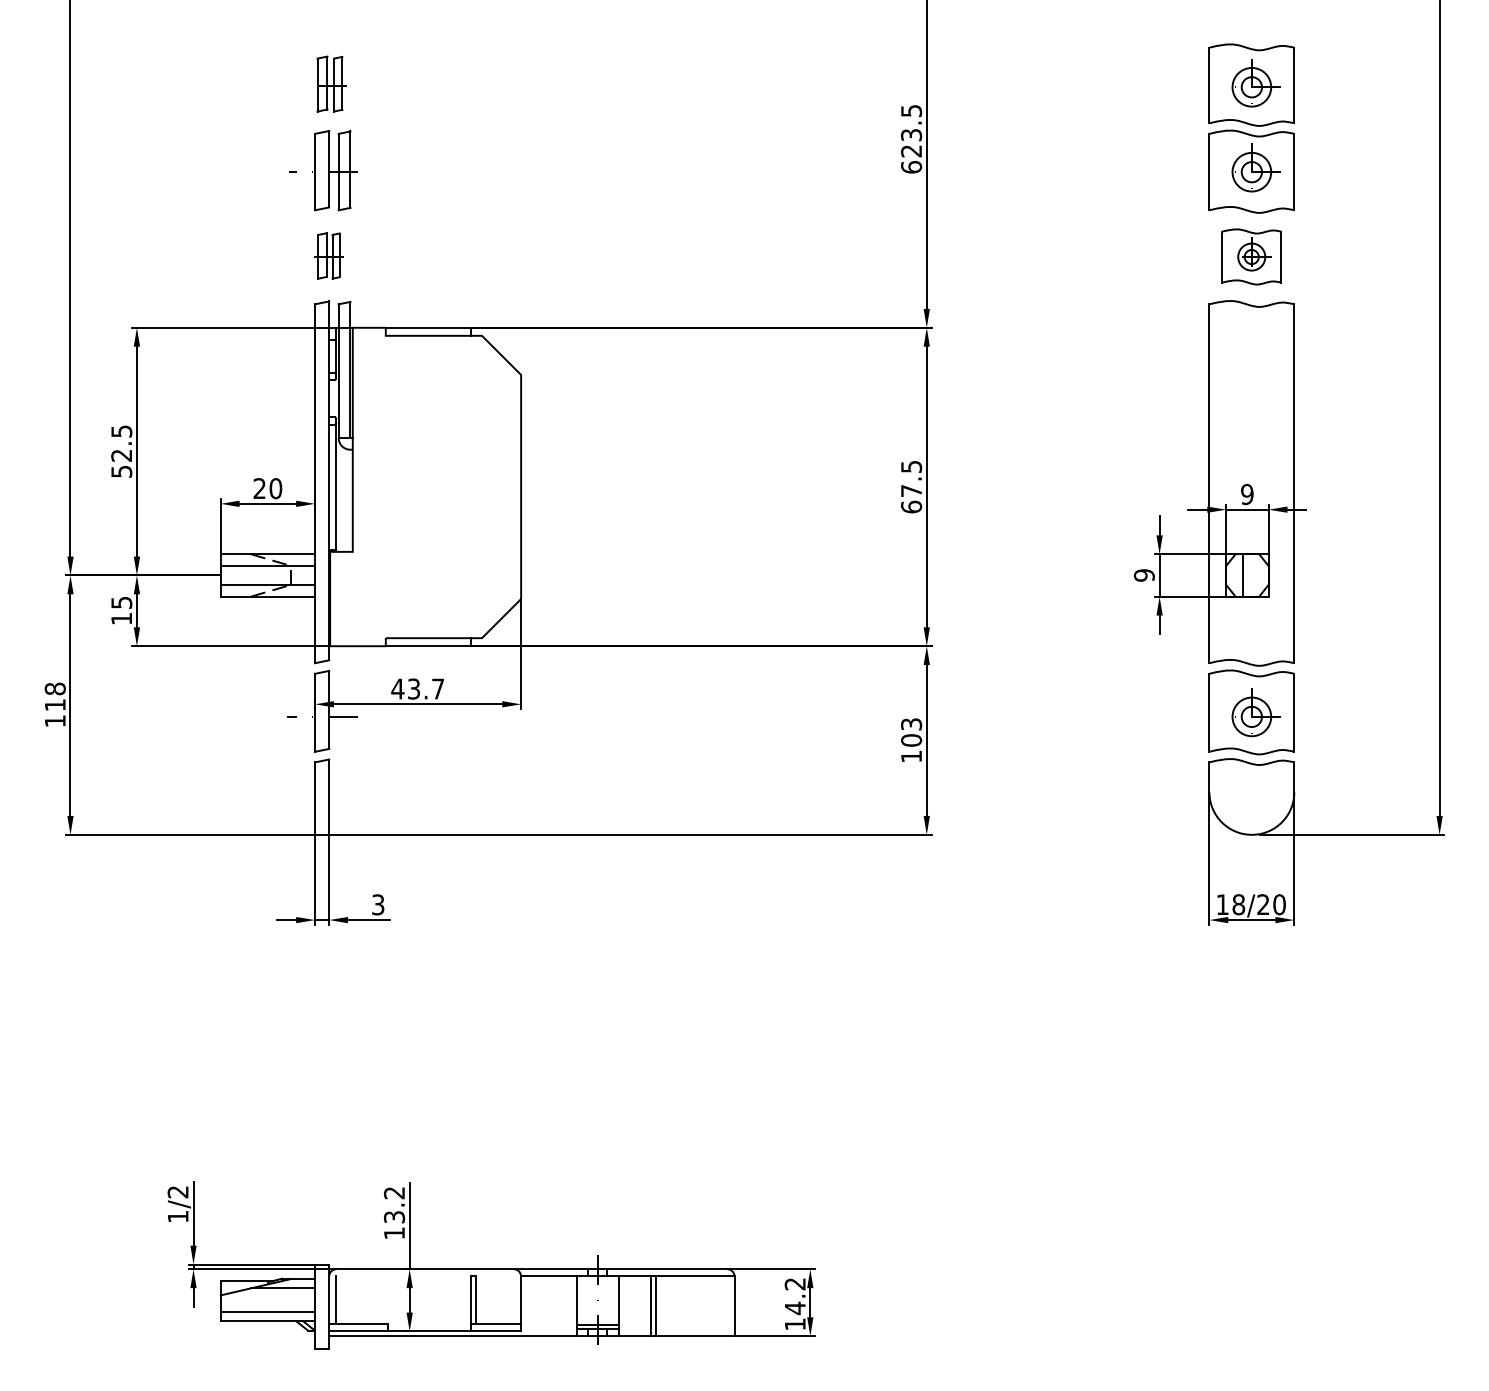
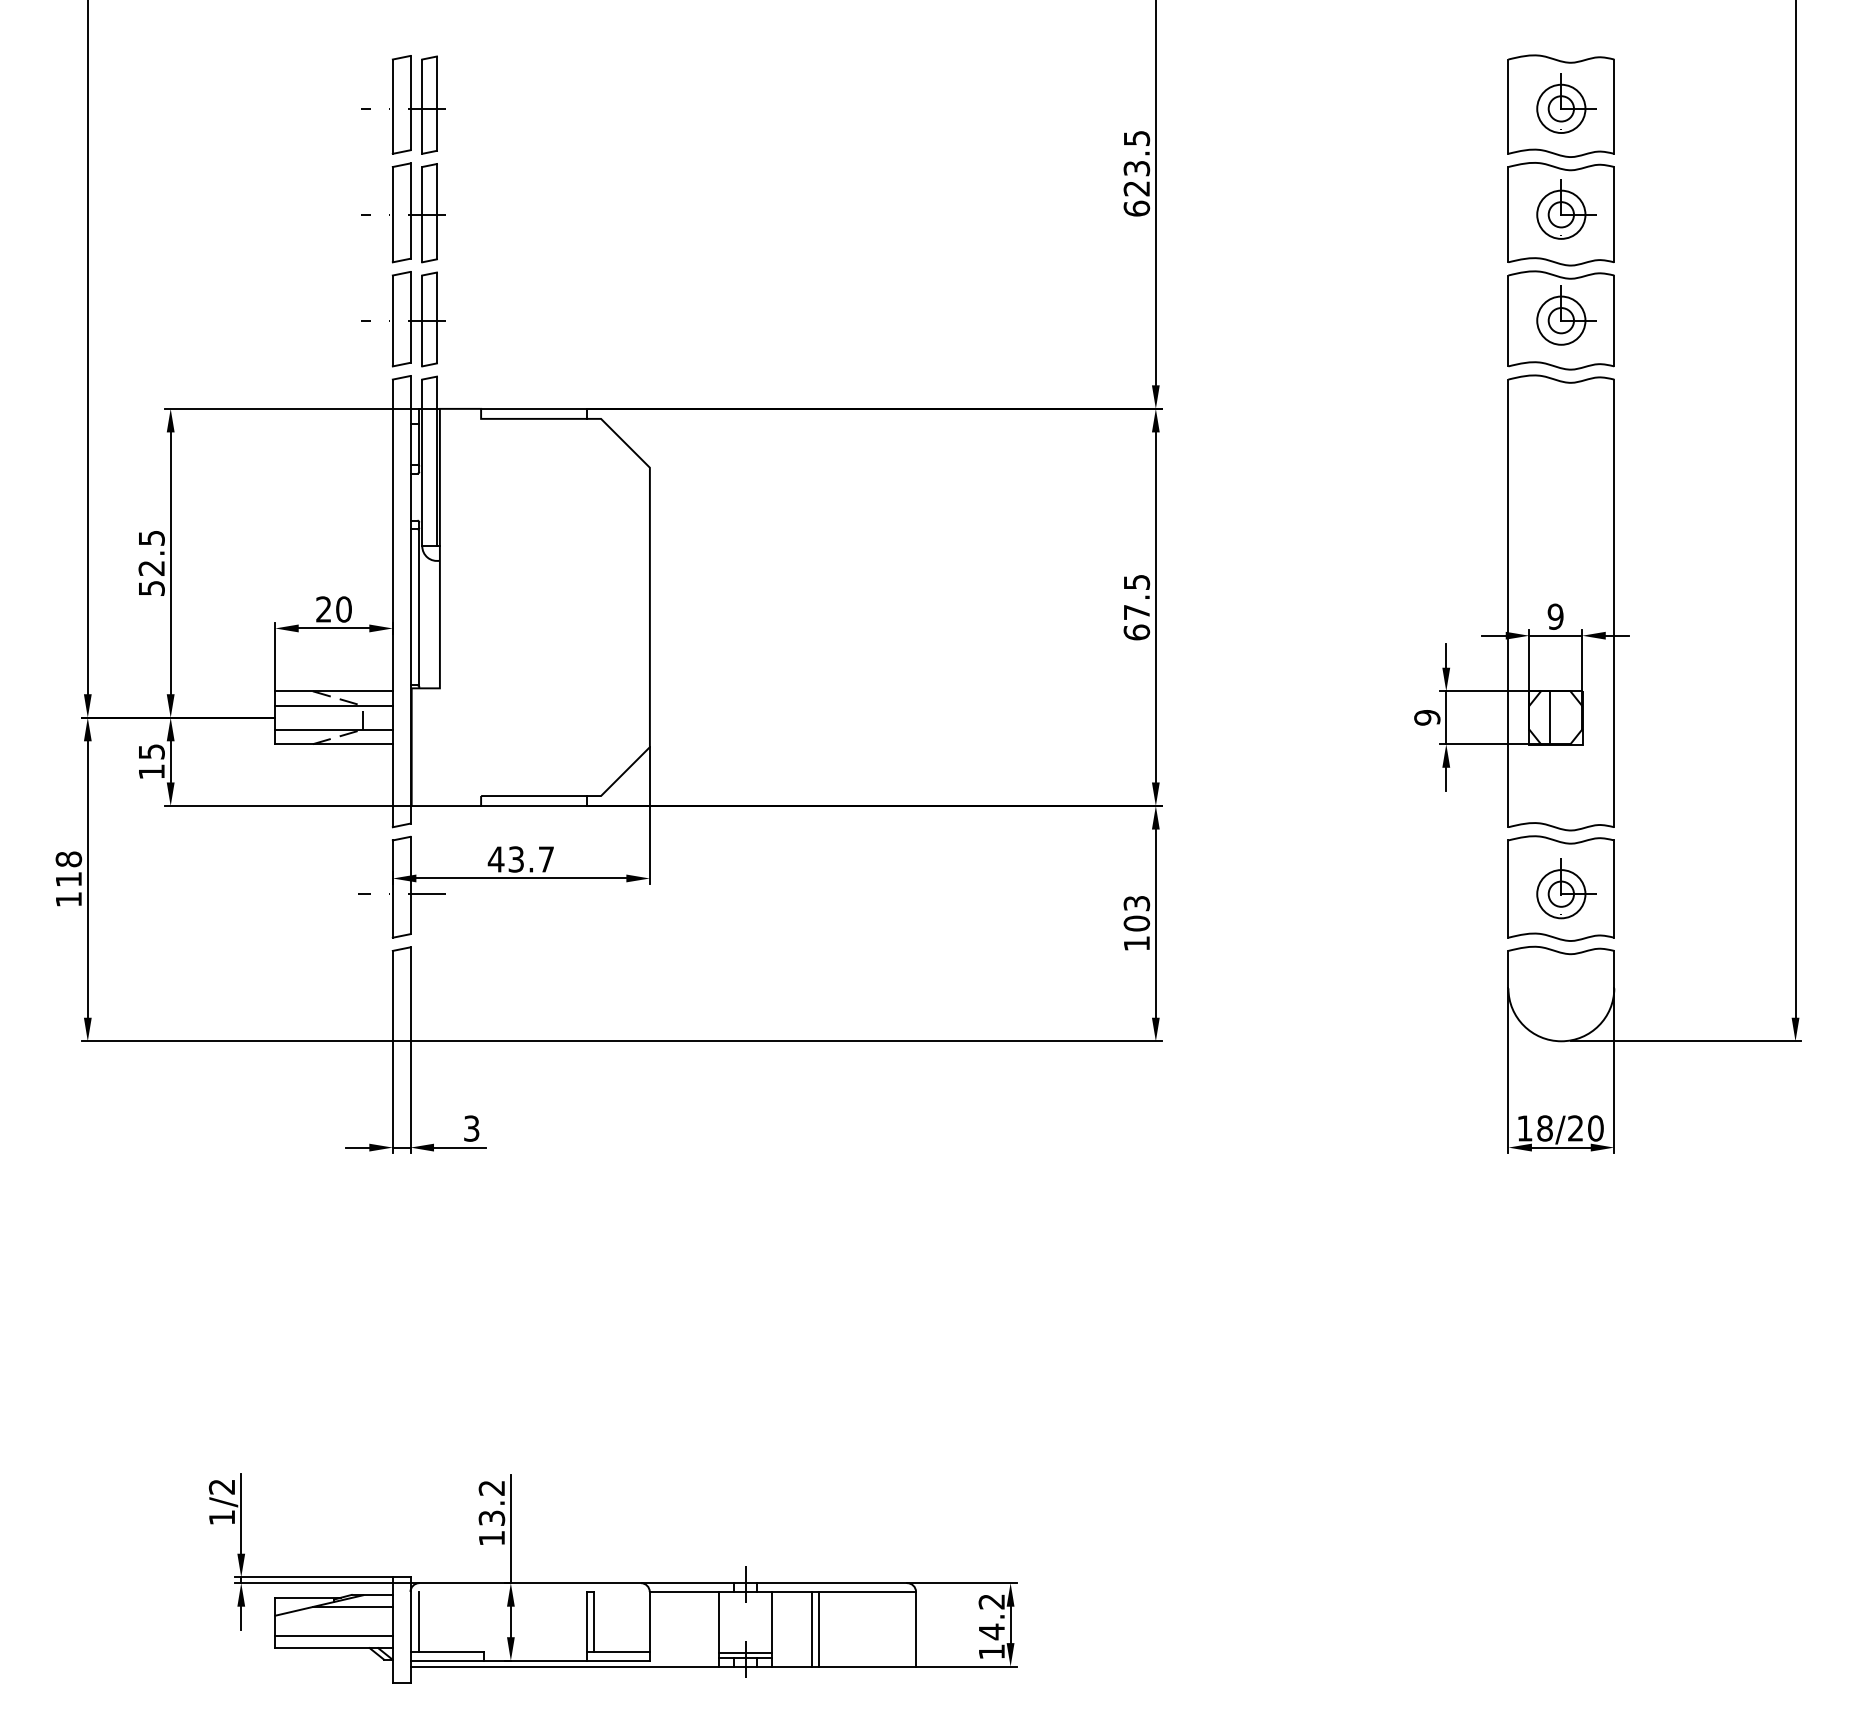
part: (323, 83) -> (403, 104), size x1.43
part: (323, 255) -> (403, 318), size x1.67
part: (1251, 256) -> (1560, 319), size x1.43

